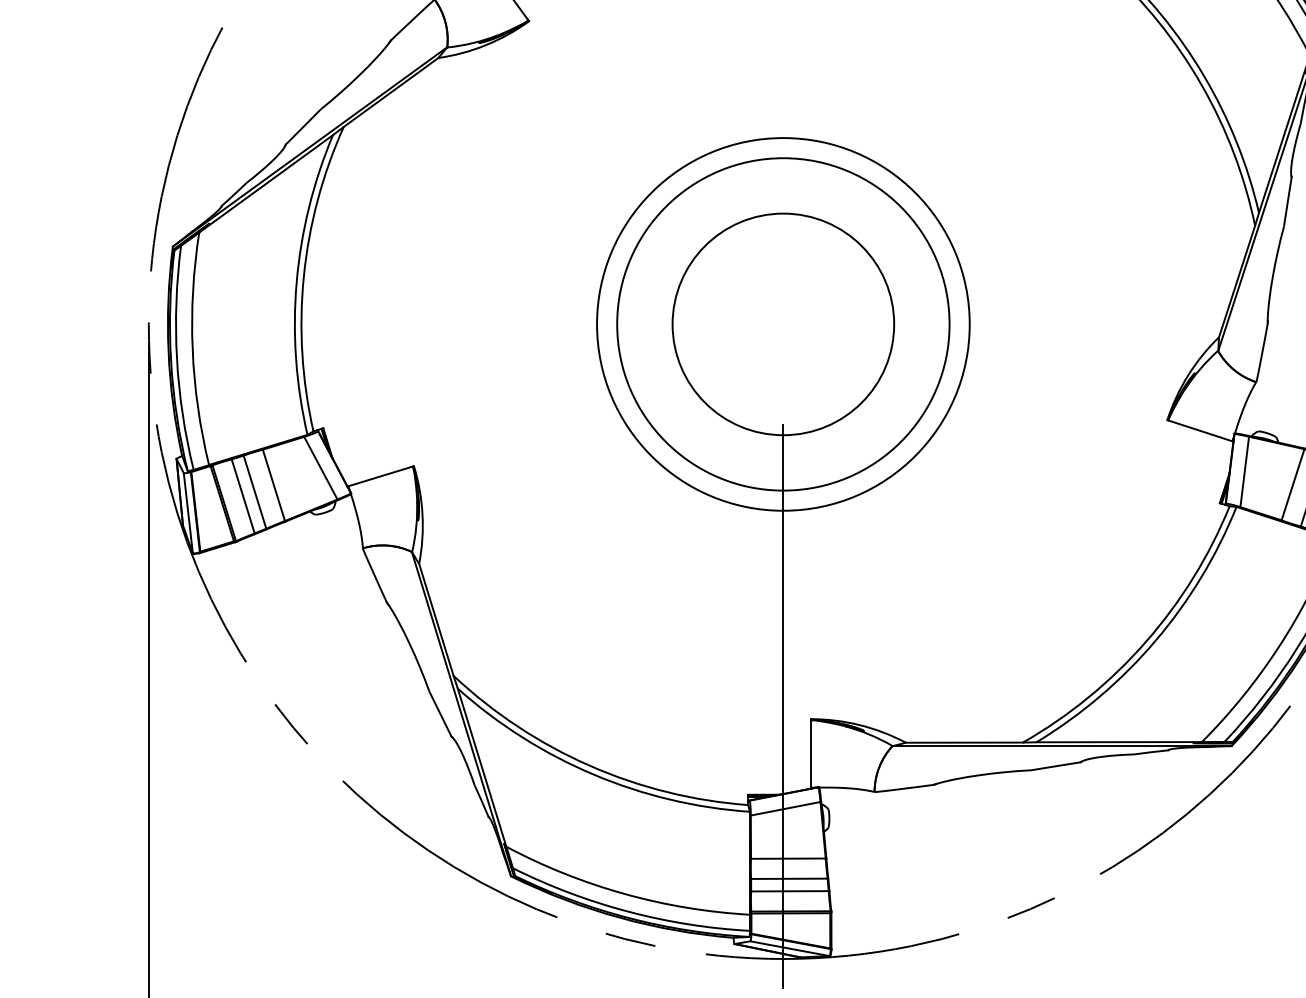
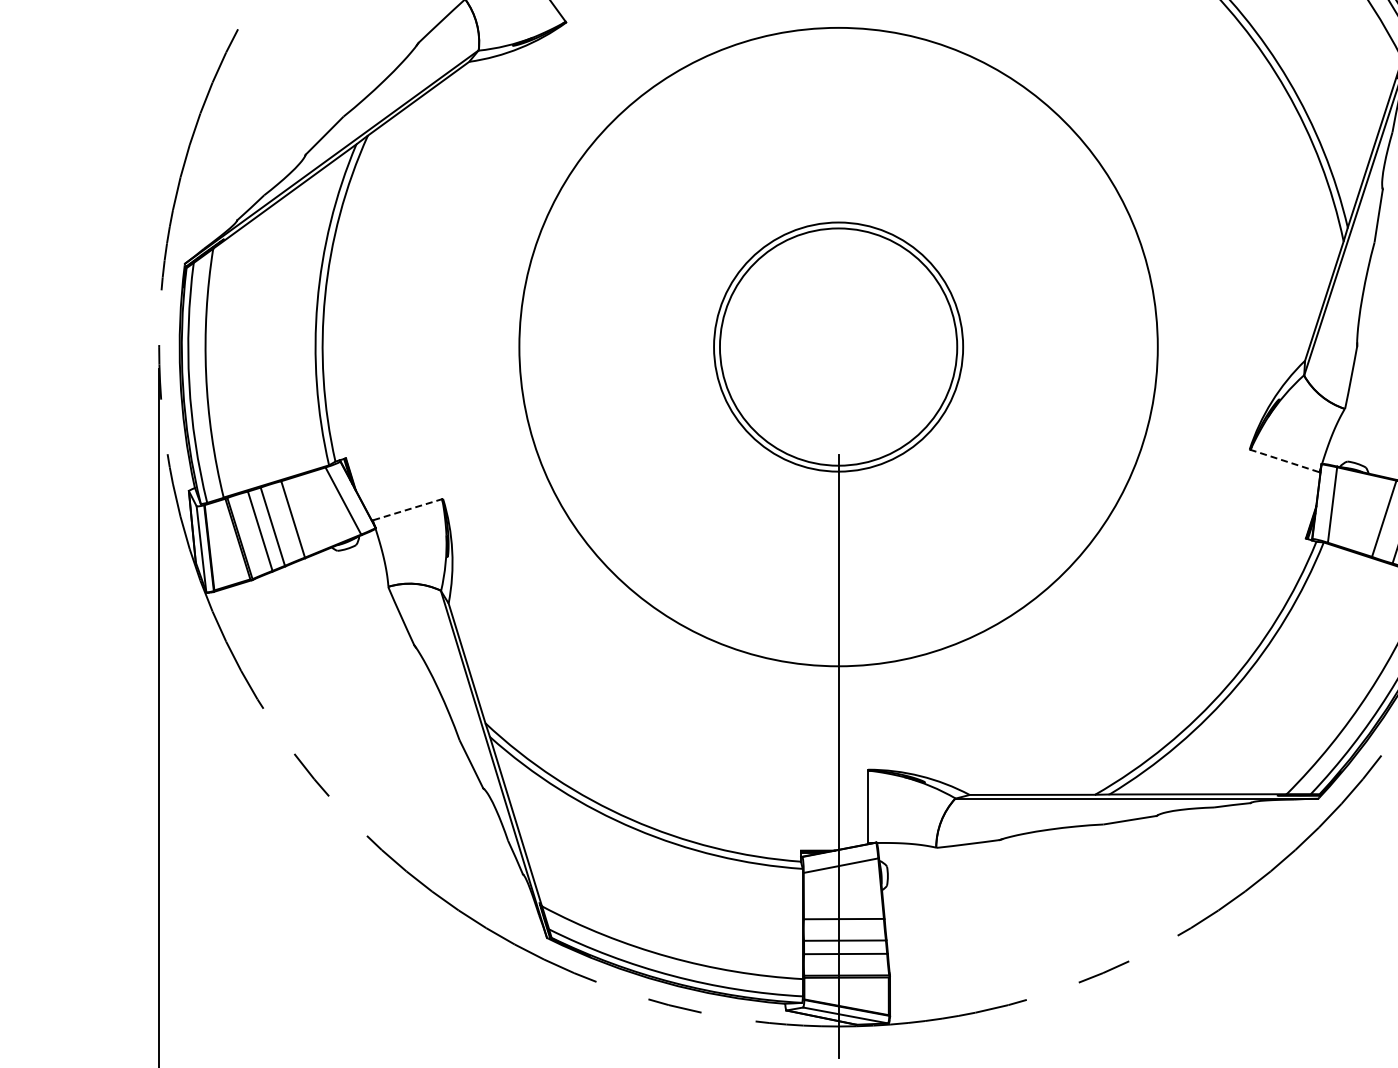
circle: (783, 323) -> (838, 346), size x1.6
circle: (783, 324) -> (838, 347), size x0.7
line: (1200, 431) -> (1285, 461), solid -> dashed
line: (379, 476) -> (406, 509), solid -> dashed

